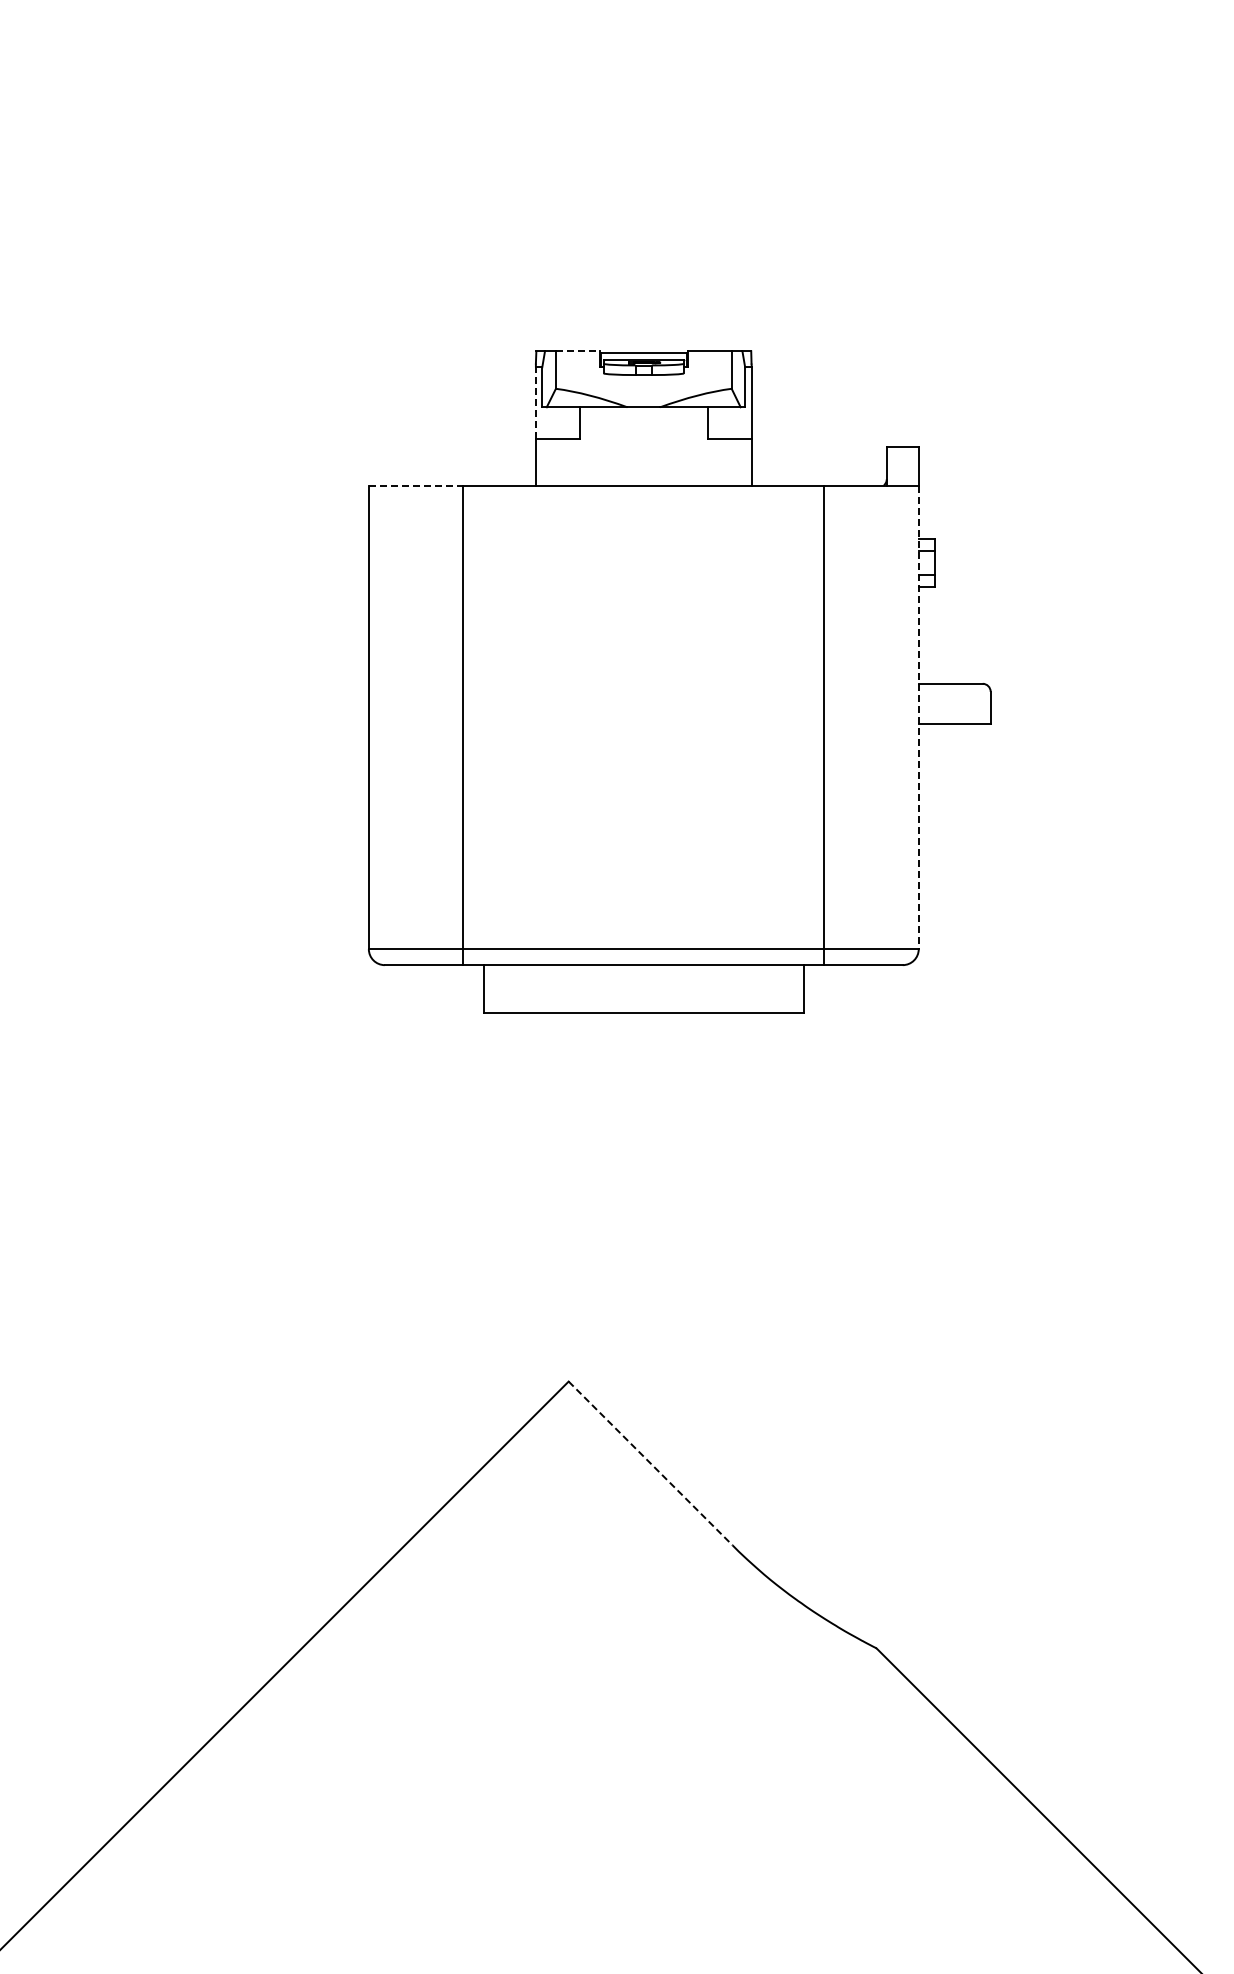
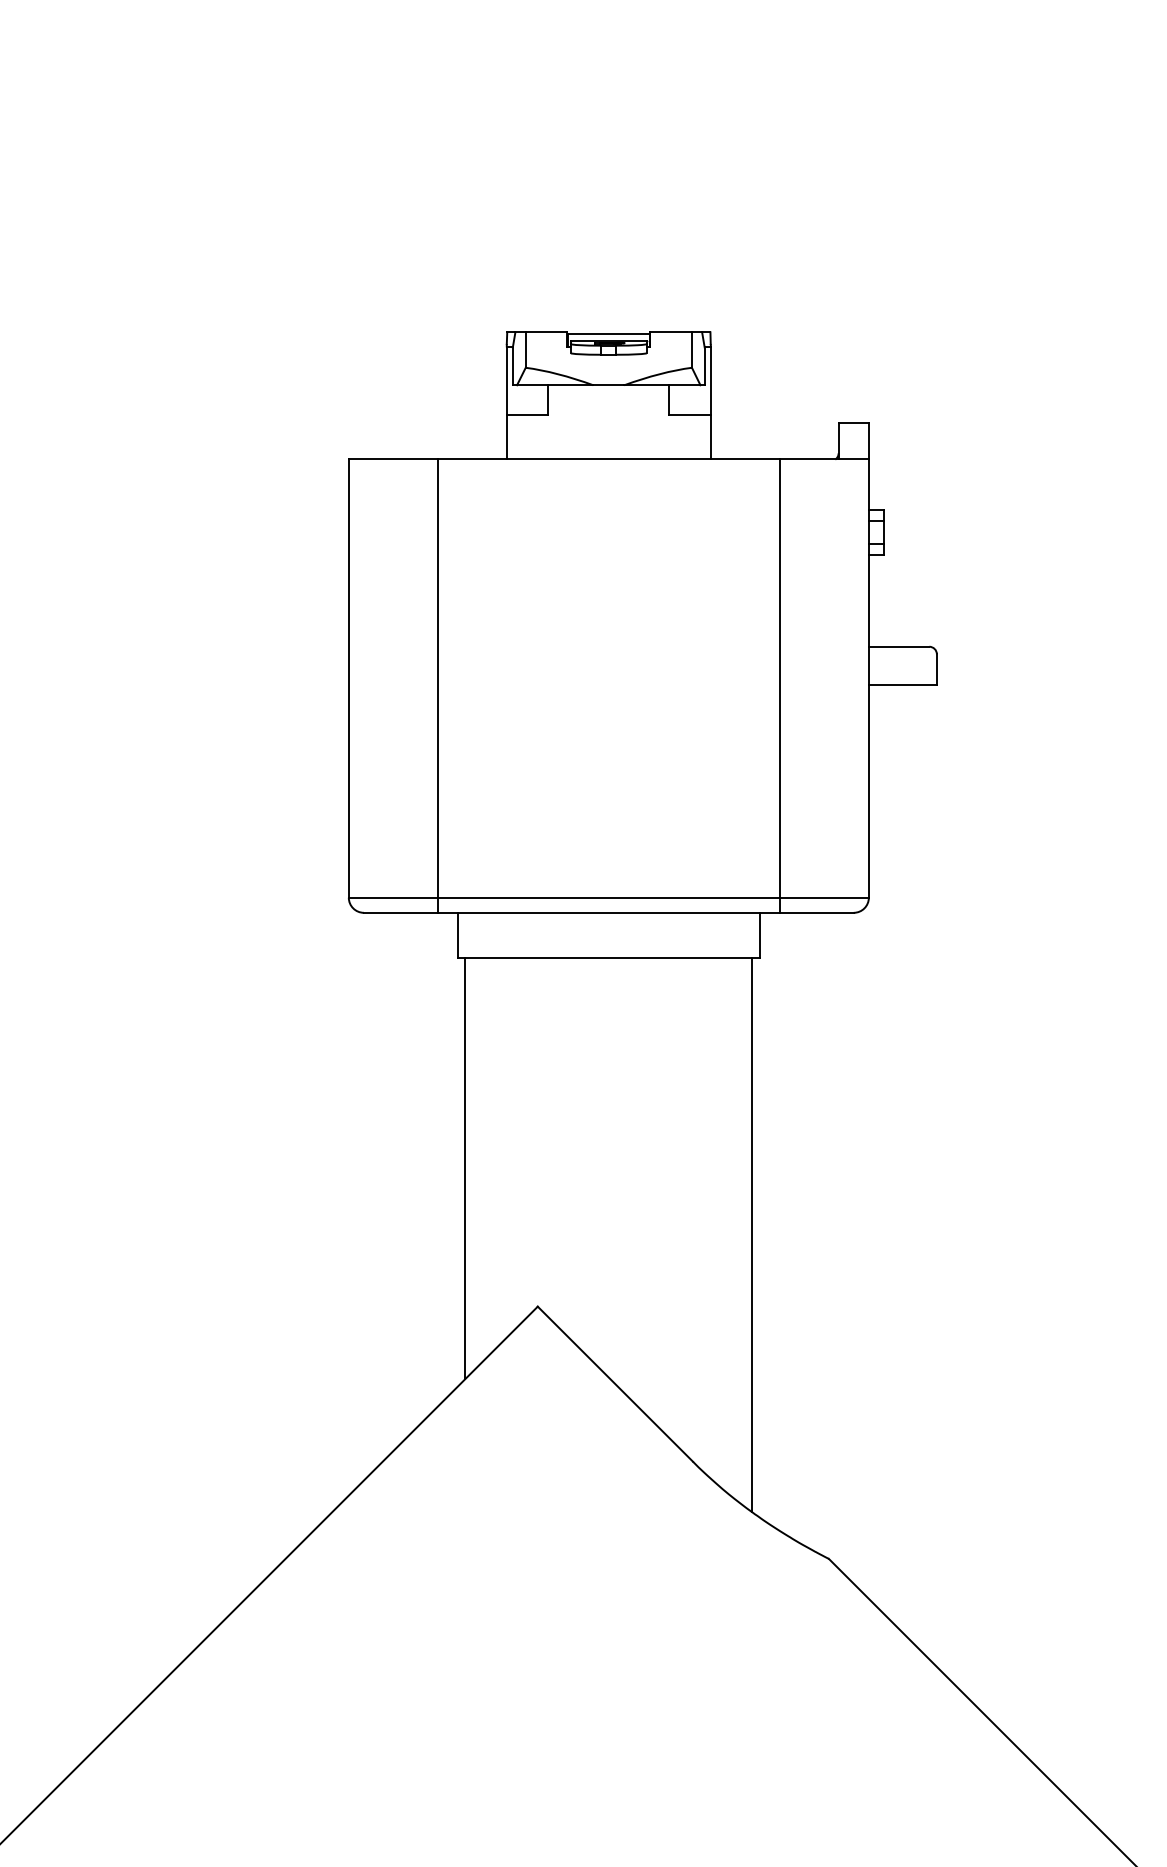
line: (577, 351) -> (546, 332), dashed -> solid
line: (535, 403) -> (506, 381), dashed -> solid
line: (416, 485) -> (393, 459), dashed -> solid
line: (918, 717) -> (868, 678), dashed -> solid
line: (491, 1235) -> (464, 1168), added
line: (795, 1306) -> (752, 1235), added
line: (650, 1463) -> (615, 1384), dashed -> solid

